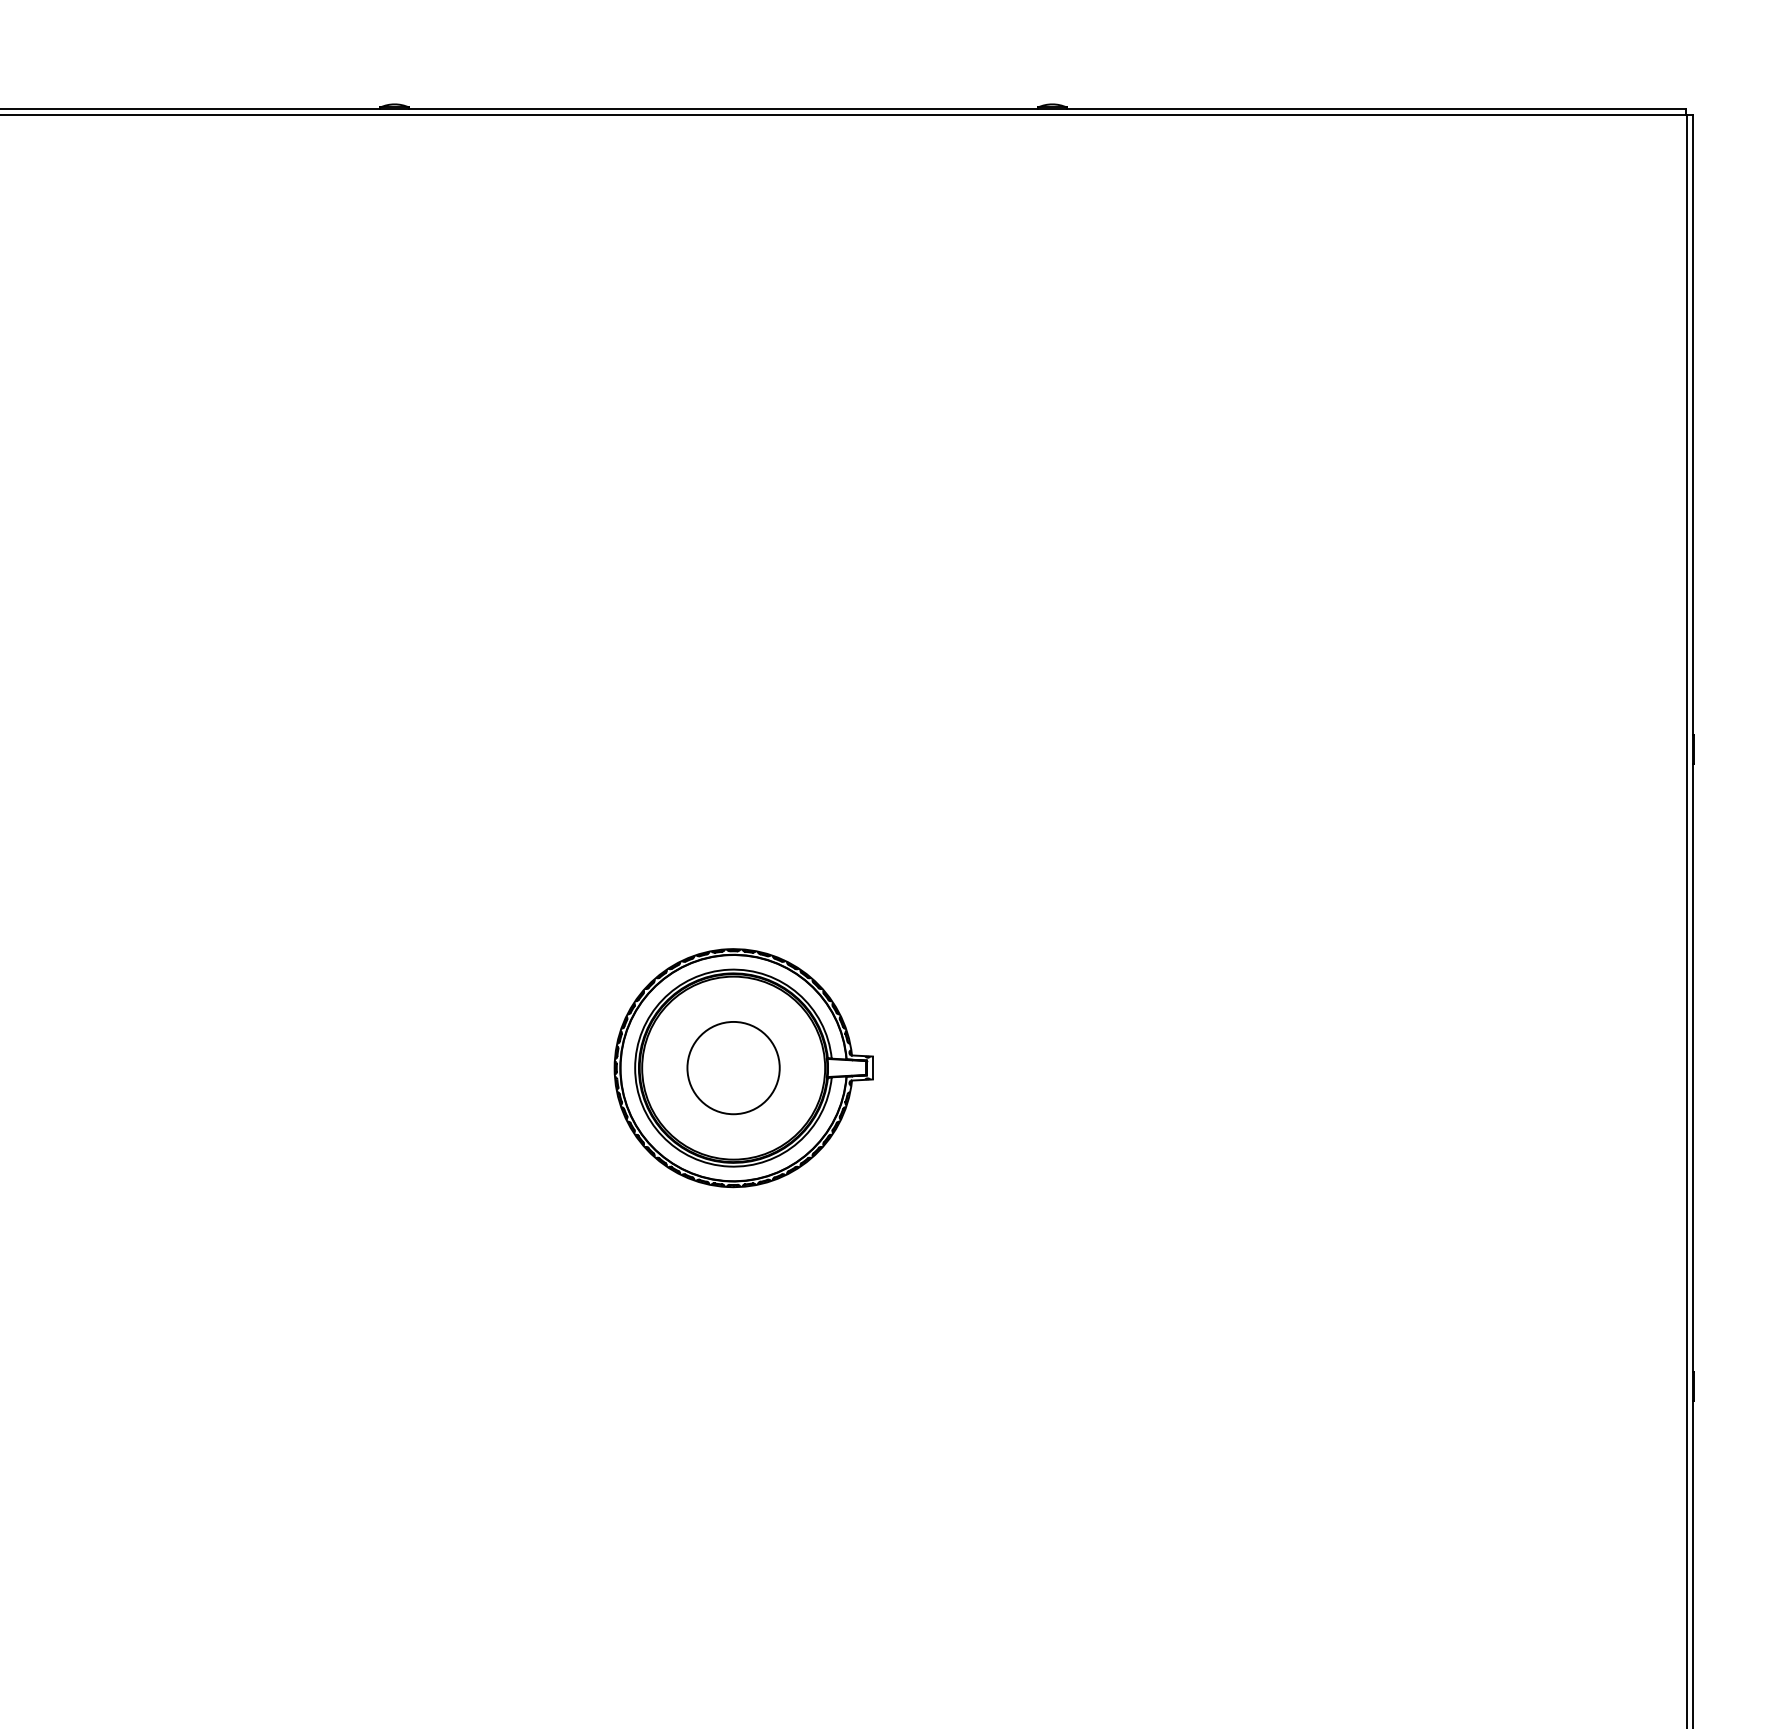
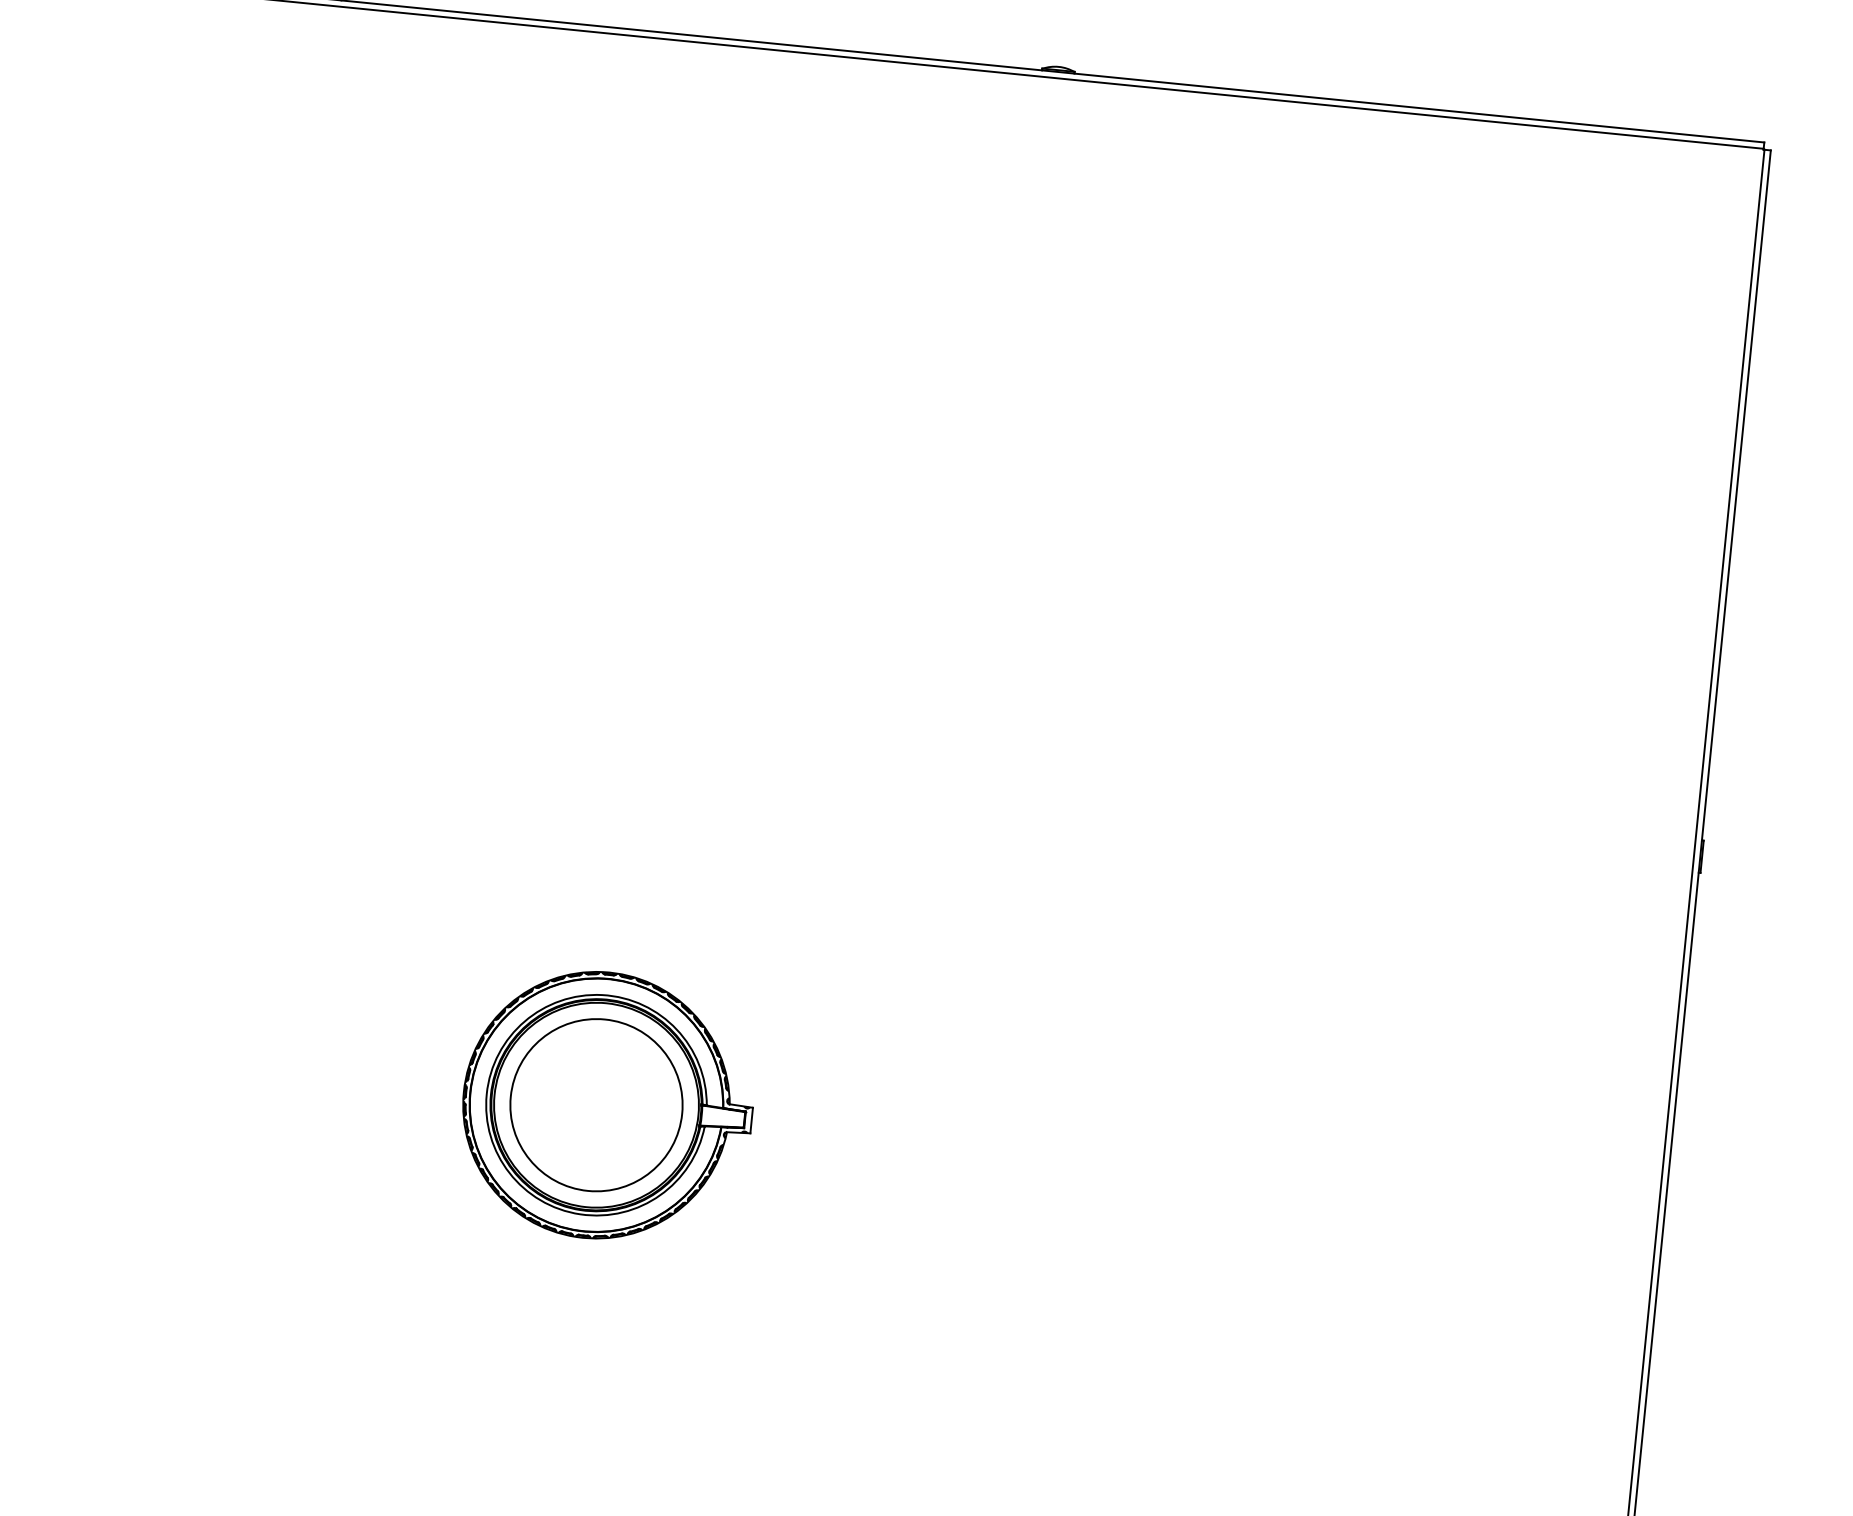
circle: (733, 1067) -> (596, 1104), size x1.67

